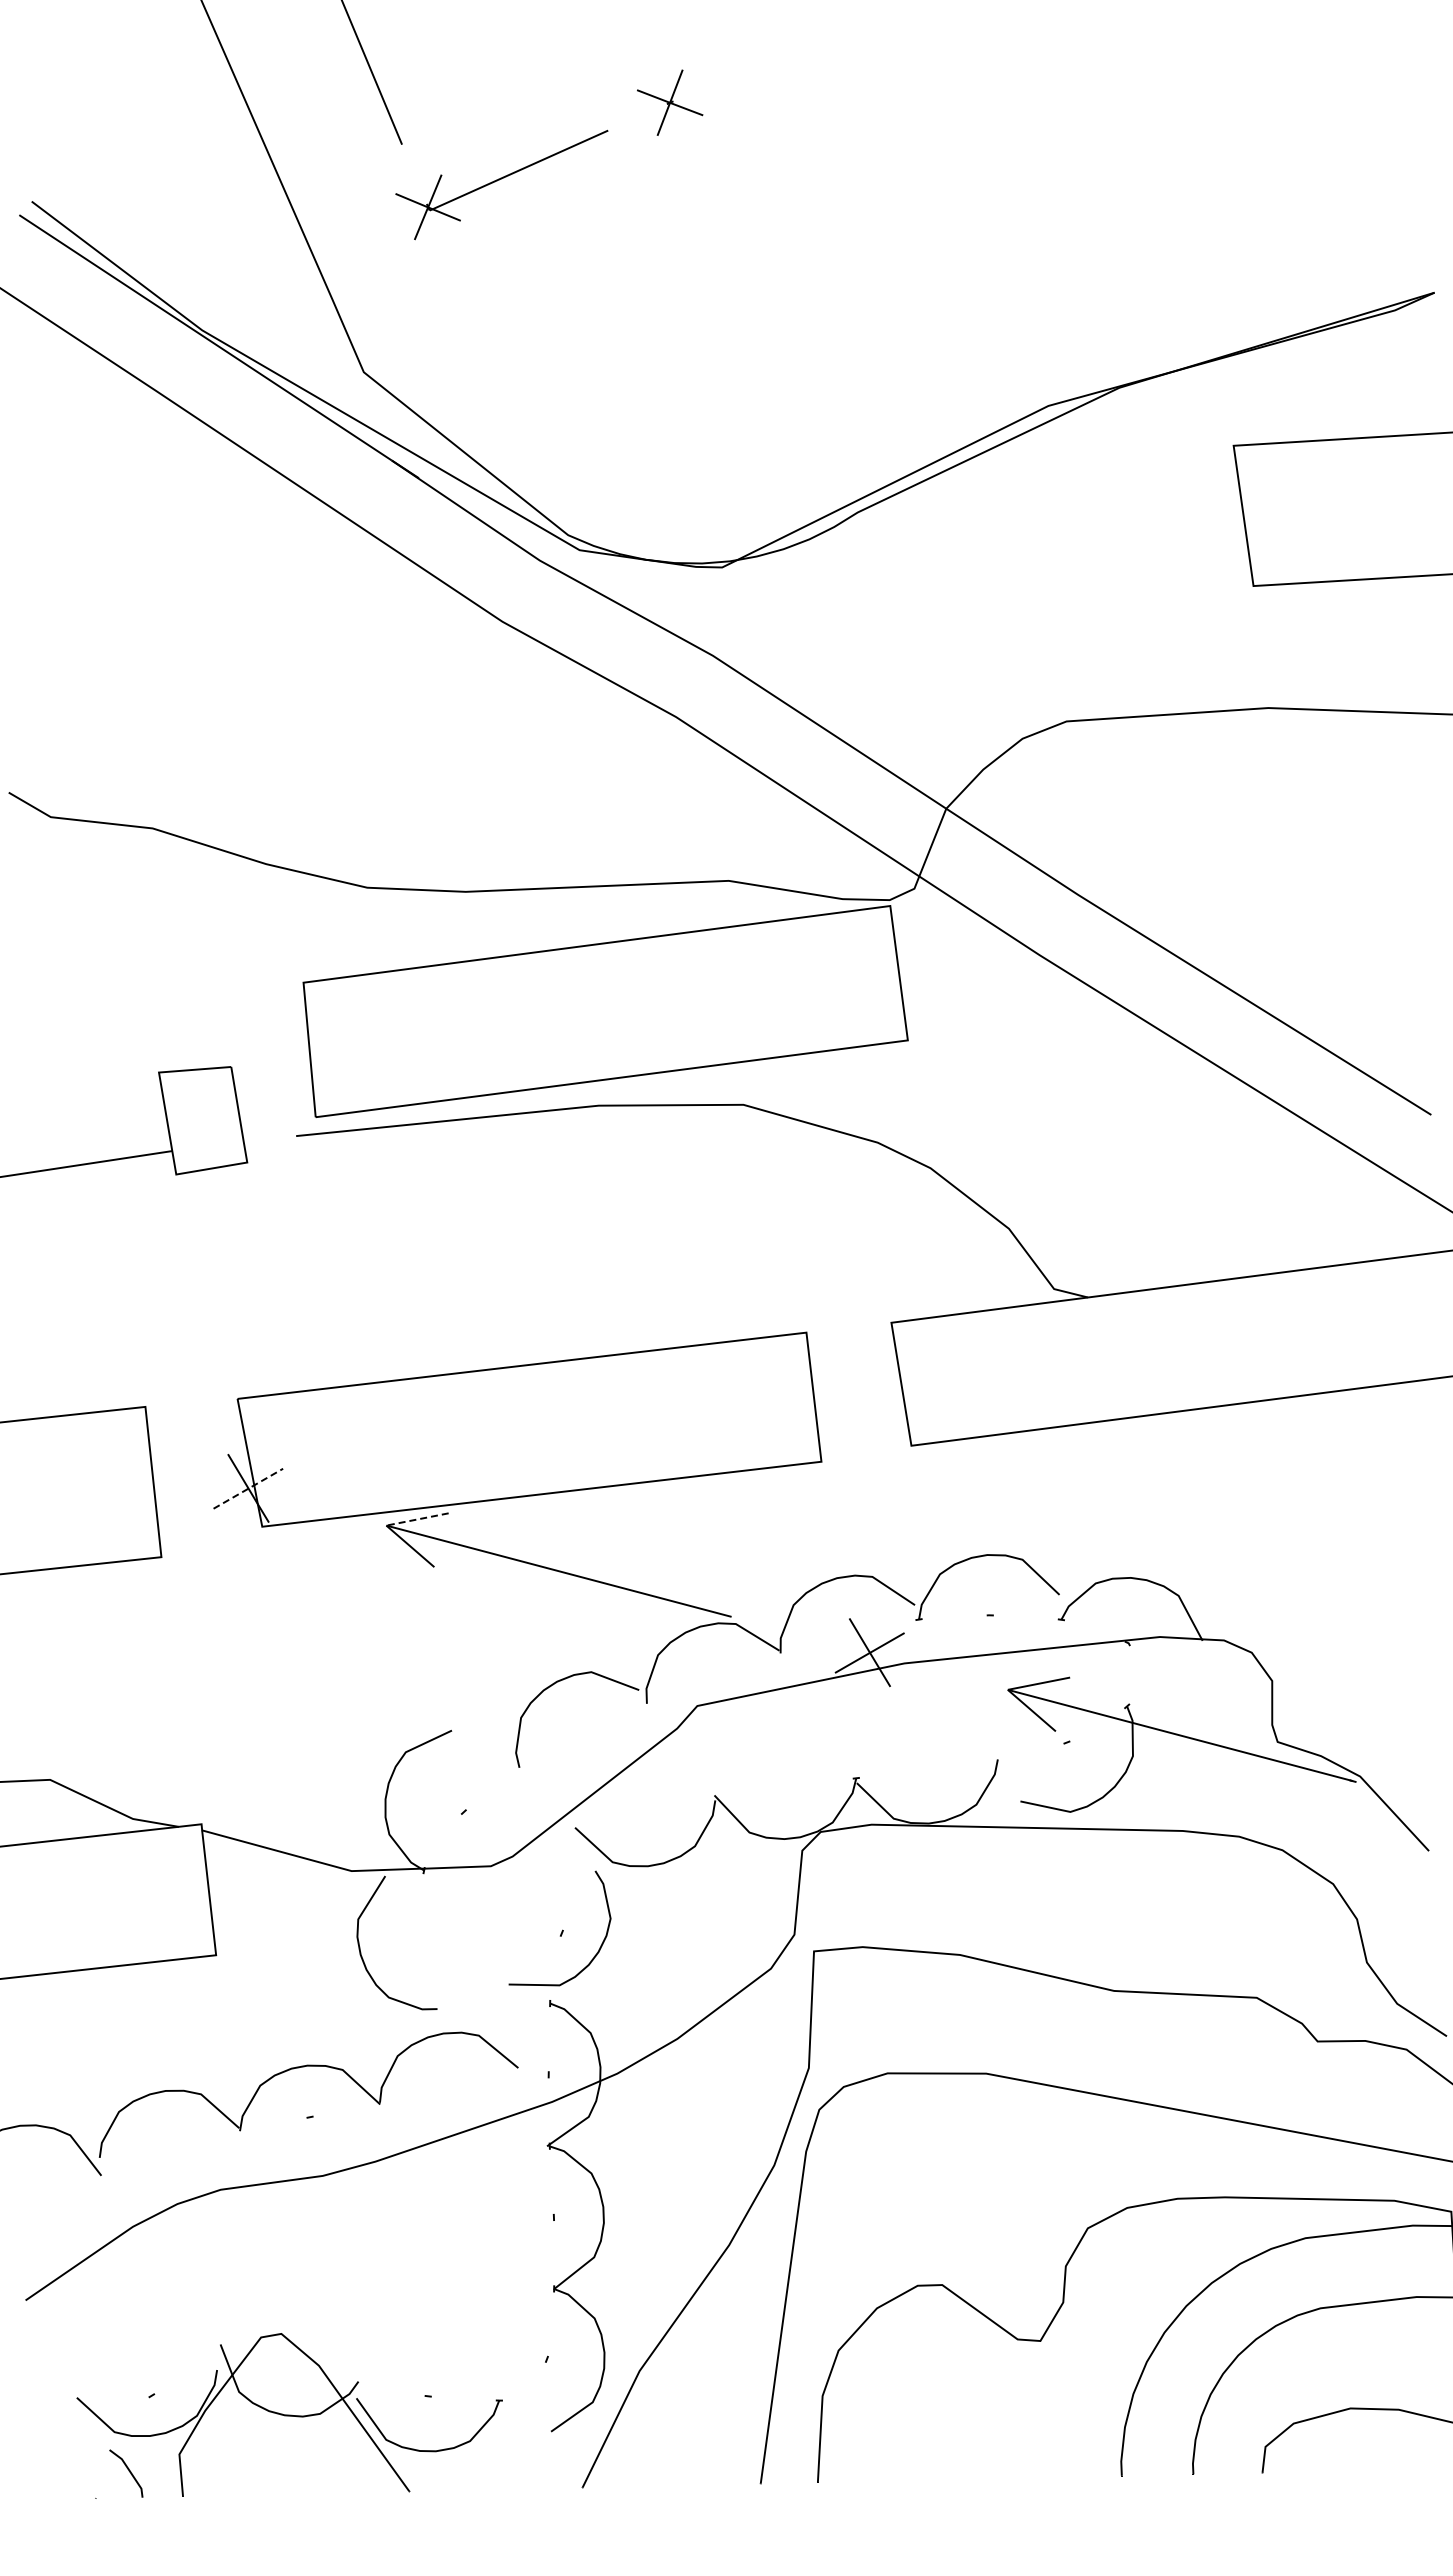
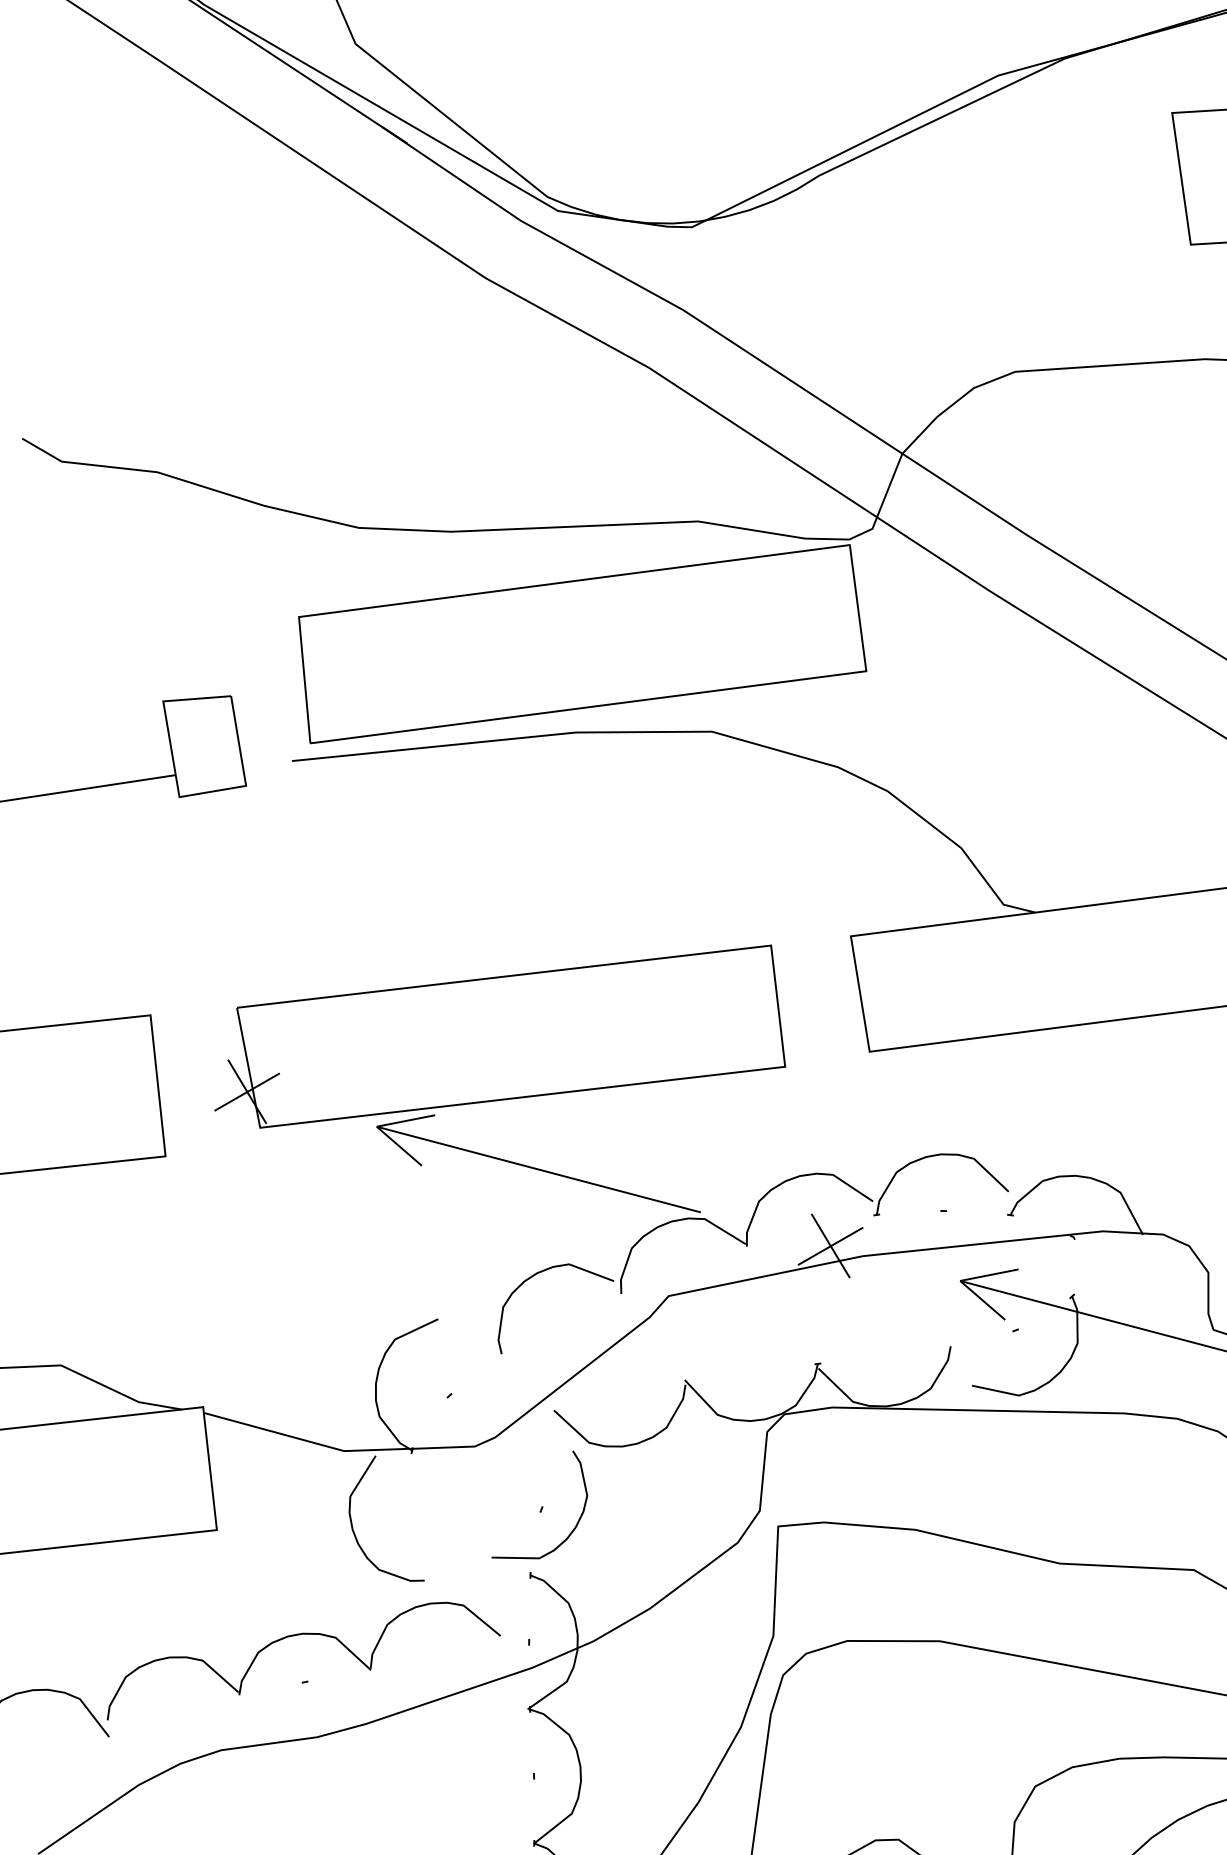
line: (248, 1488) -> (247, 1091), dashed -> solid
line: (417, 1519) -> (405, 1121), dashed -> solid

